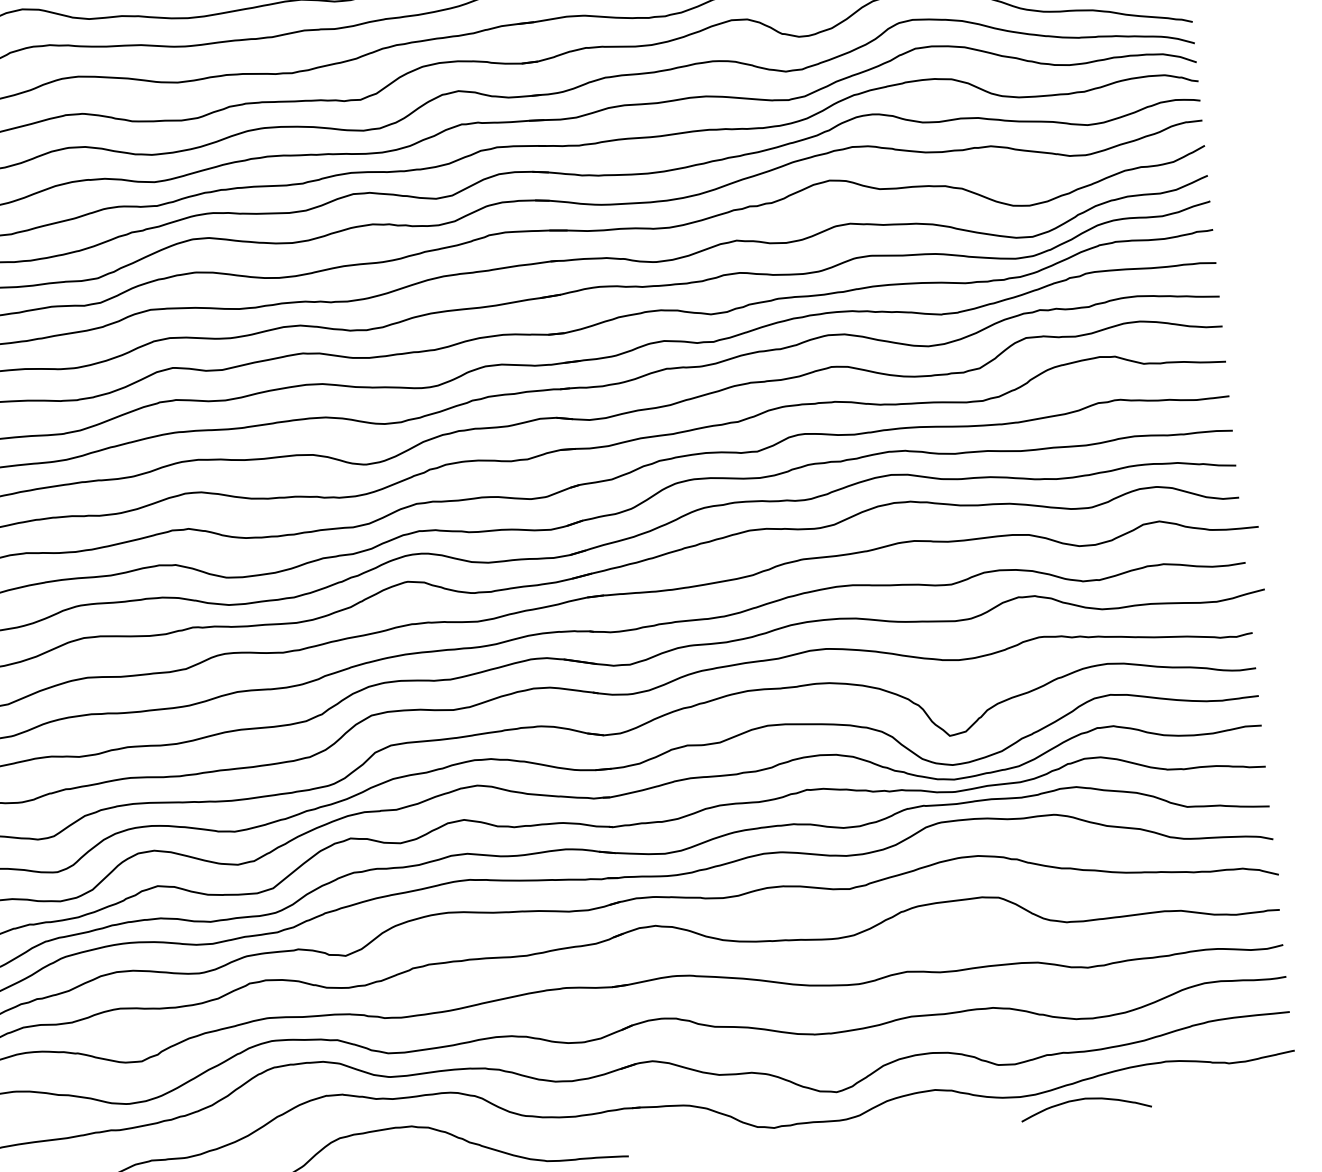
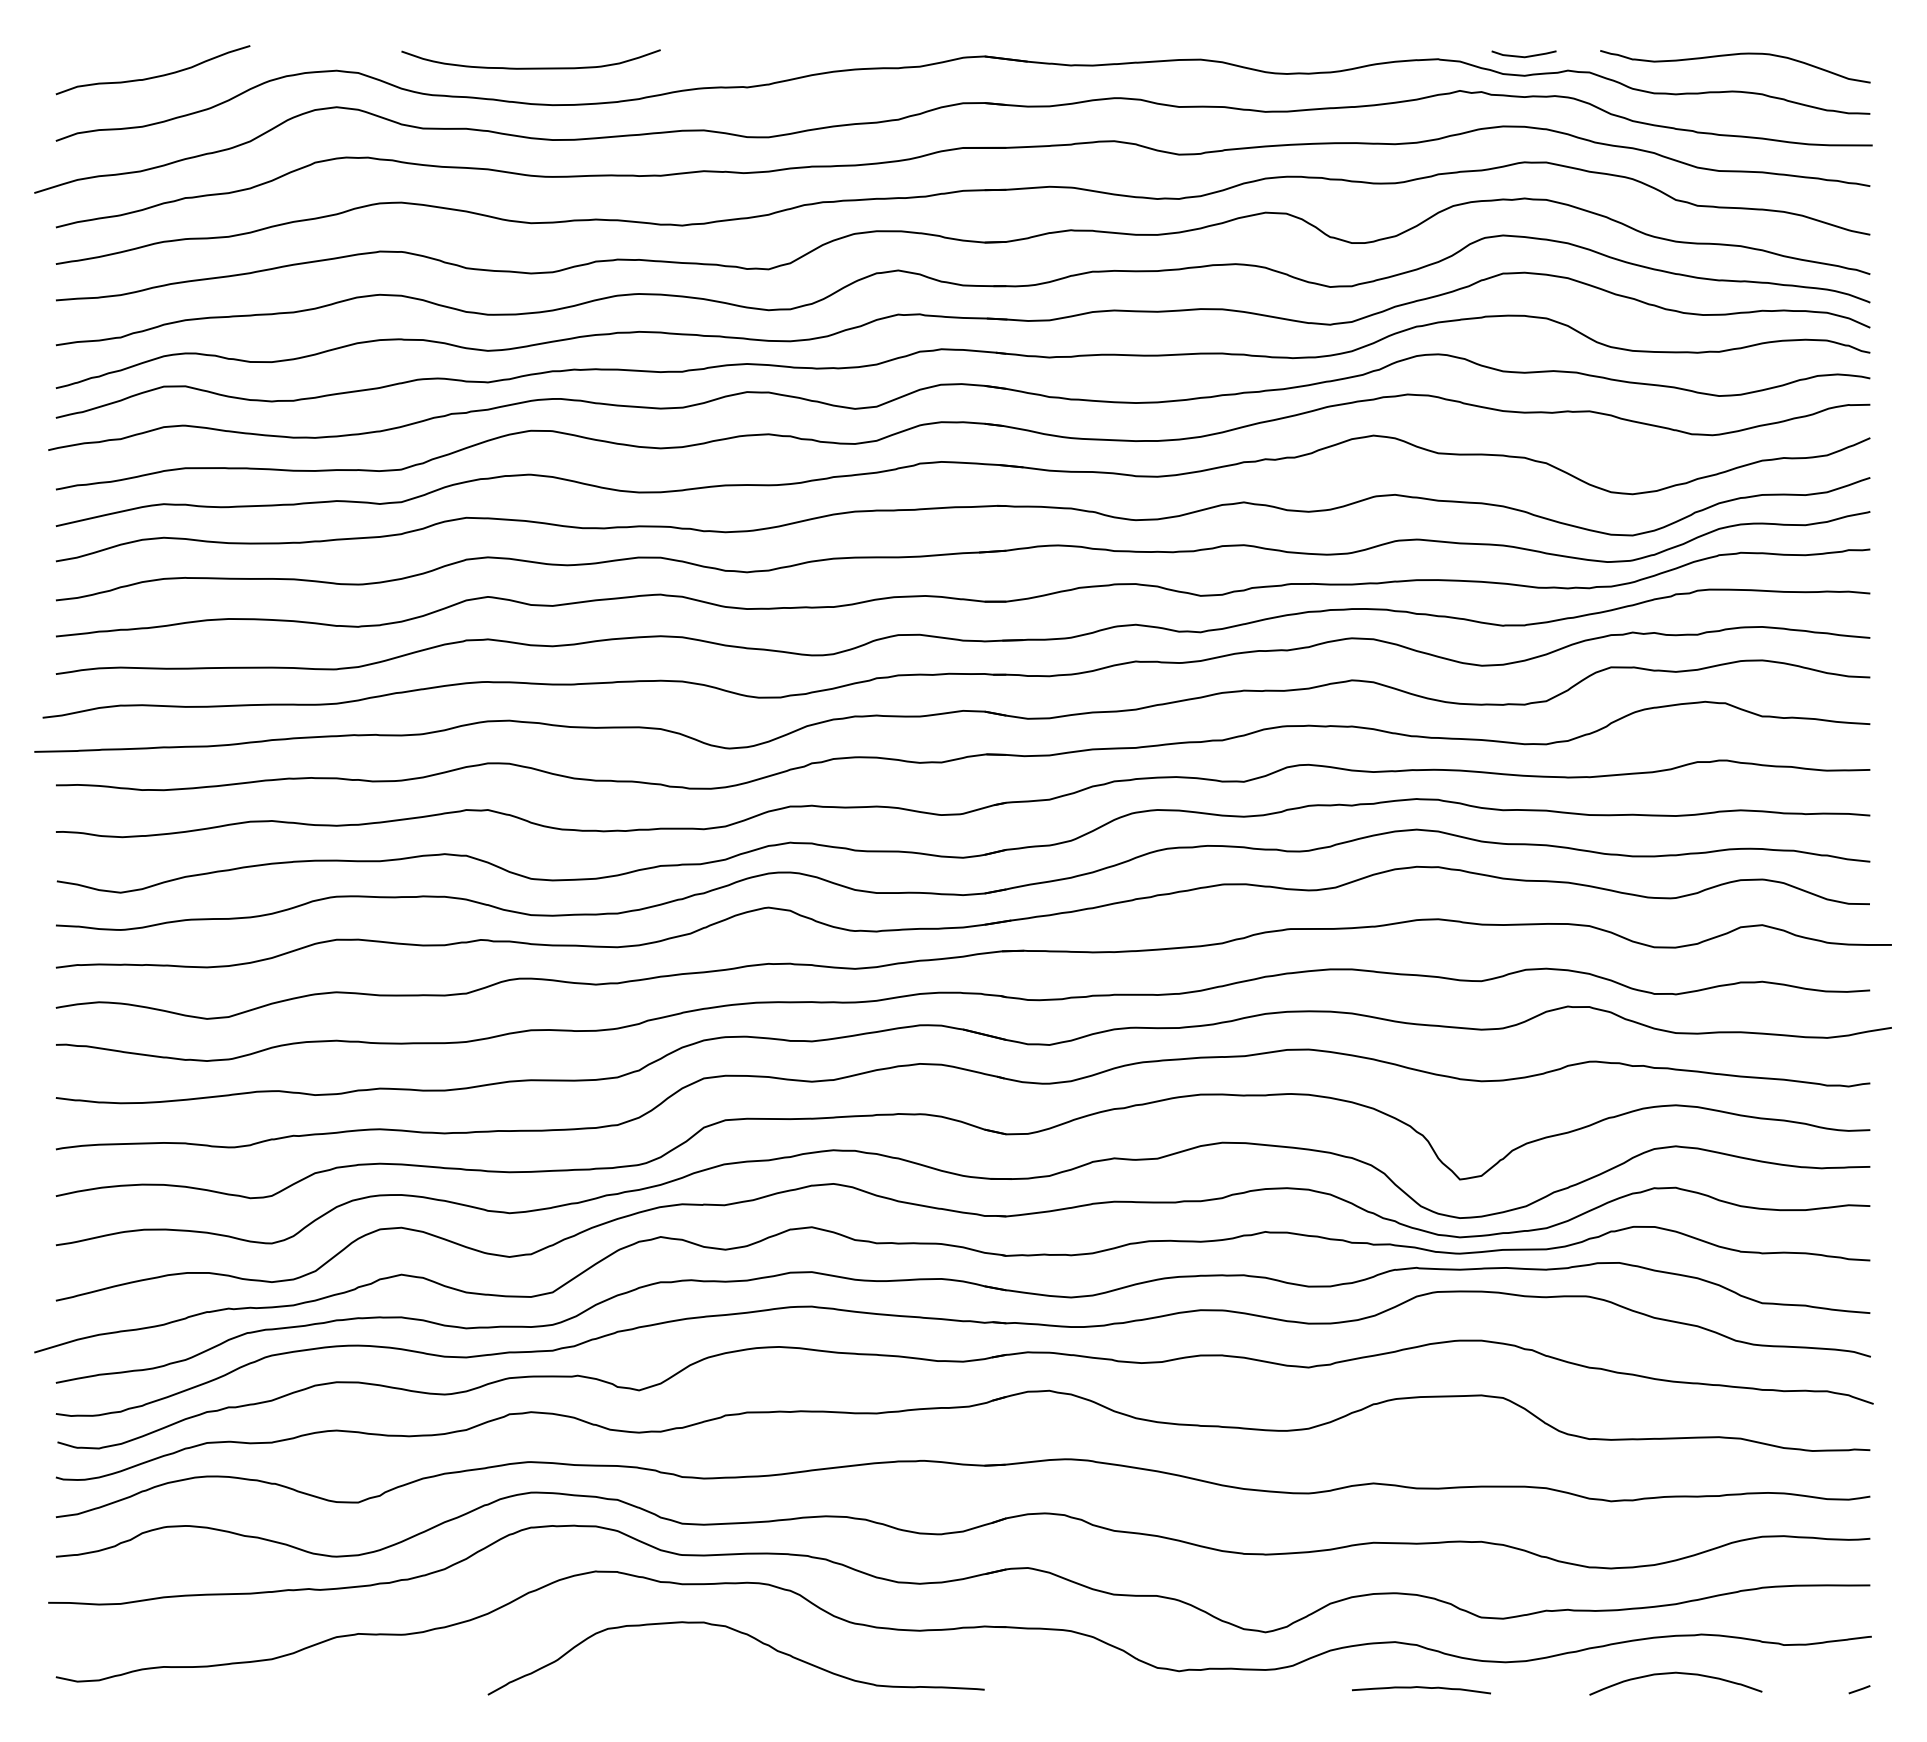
line: (1289, 1091) -> (1859, 1689), added
curve: (1085, 1099) -> (1675, 1673), moved
curve: (958, 1123) -> (1421, 1688), added

